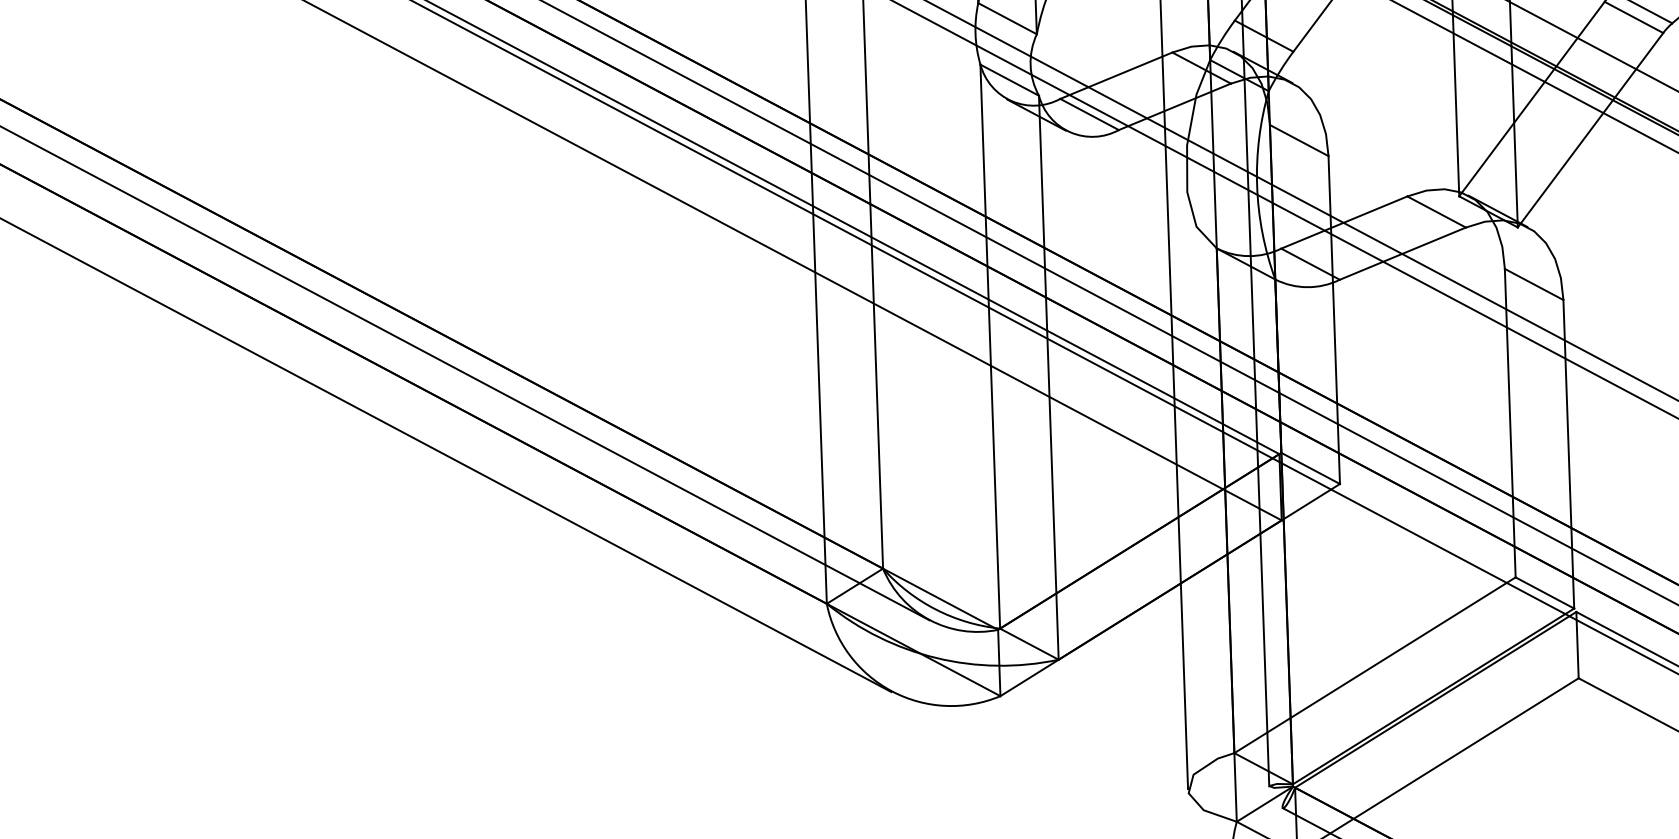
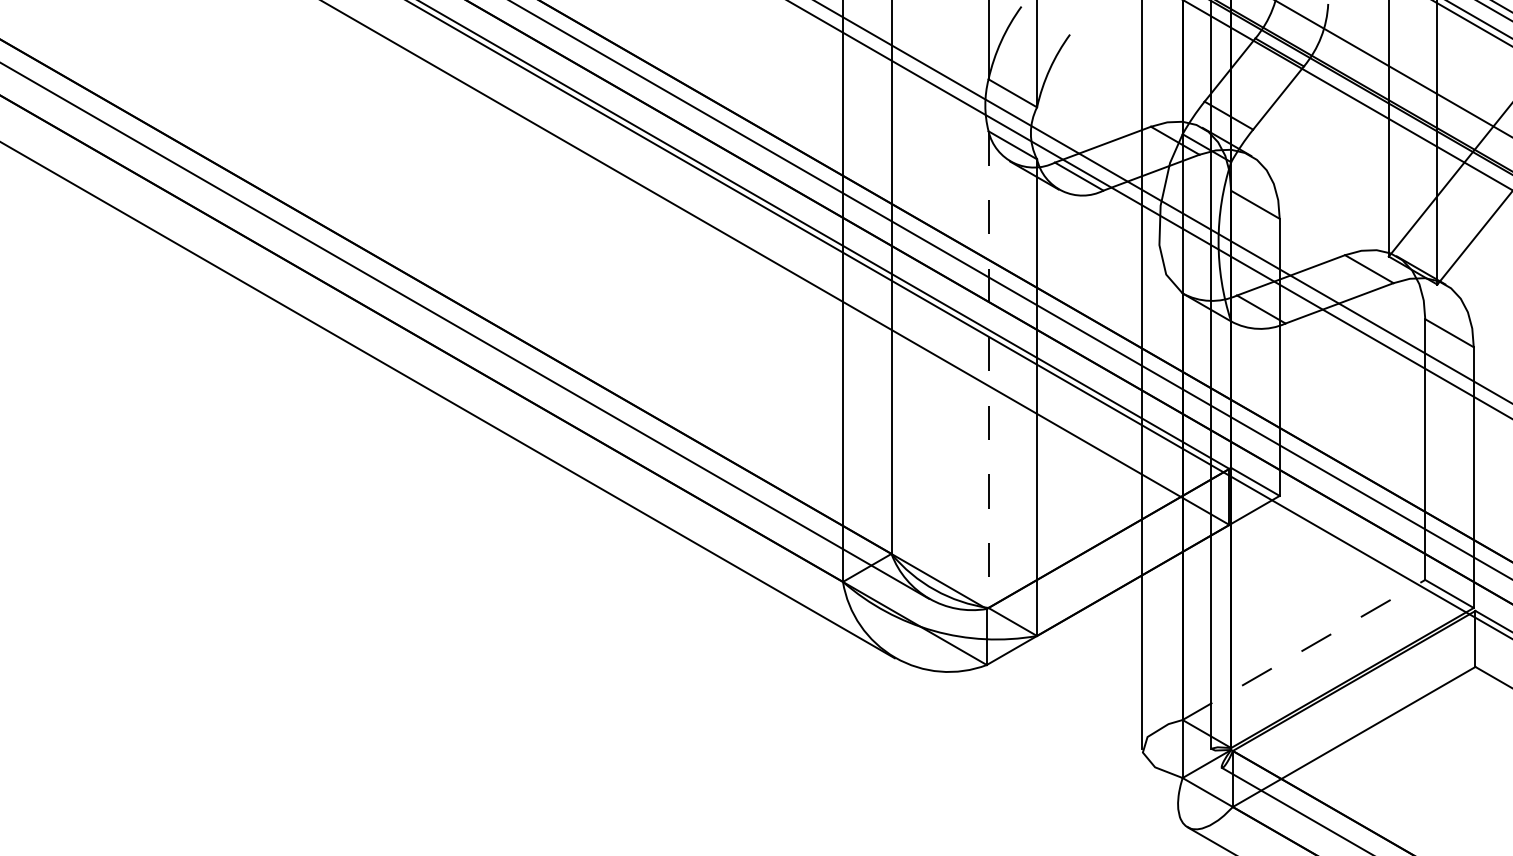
line: (990, 347) -> (988, 370), solid -> dashed
line: (1375, 664) -> (1304, 649), solid -> dashed

